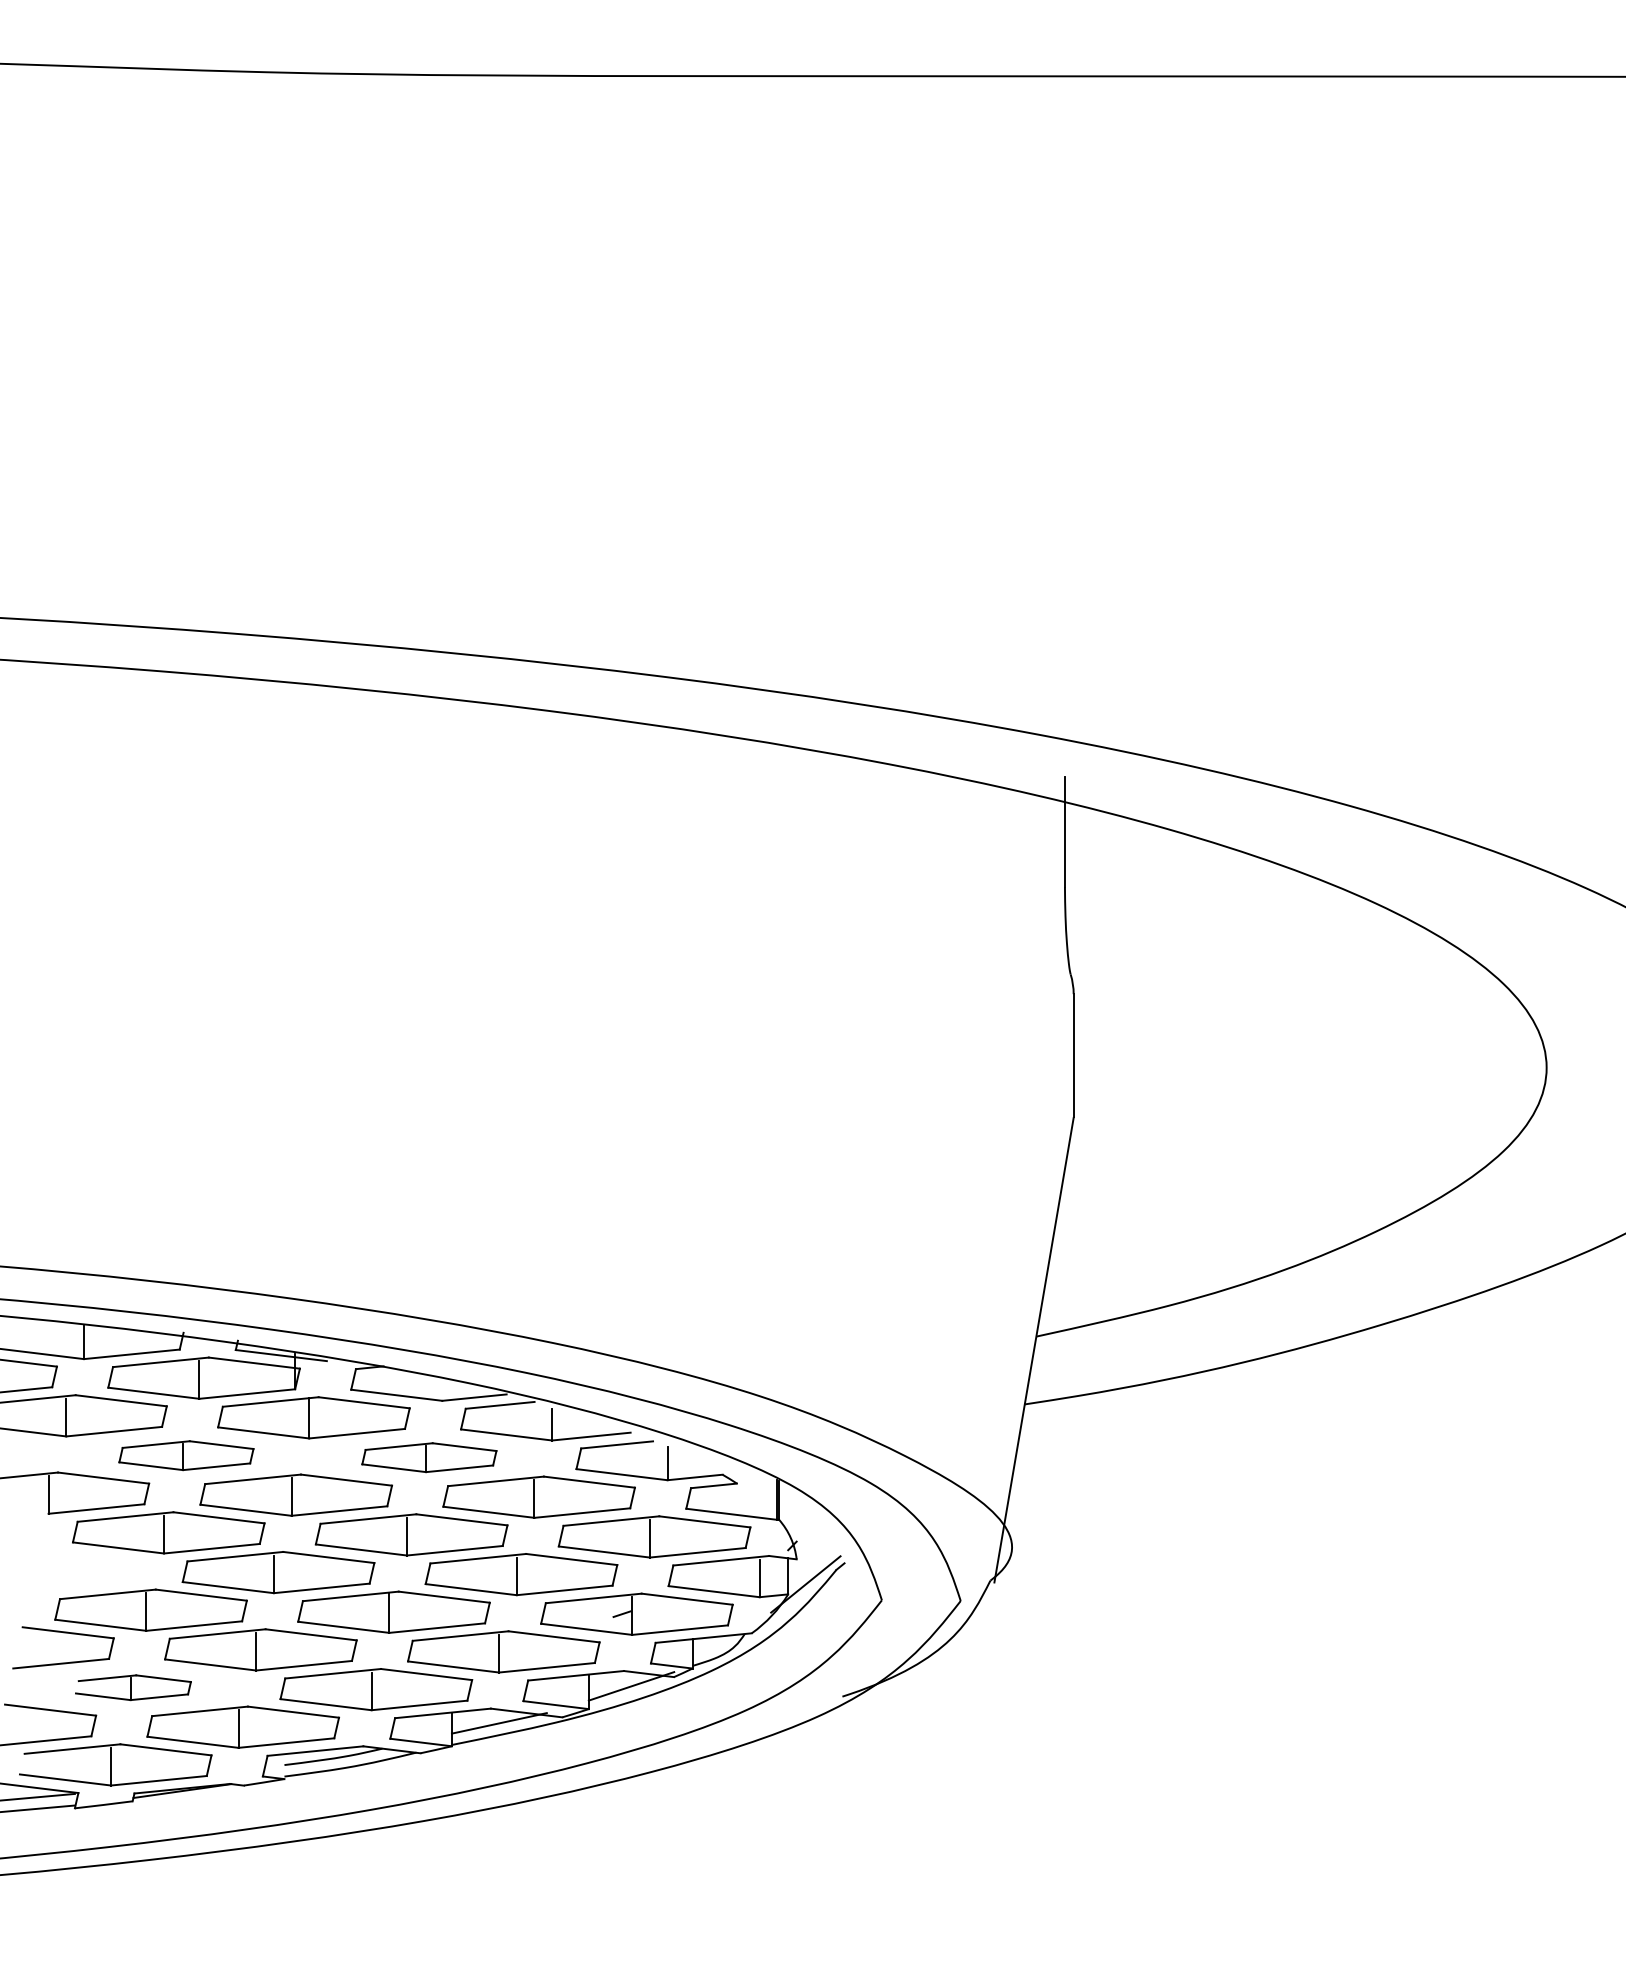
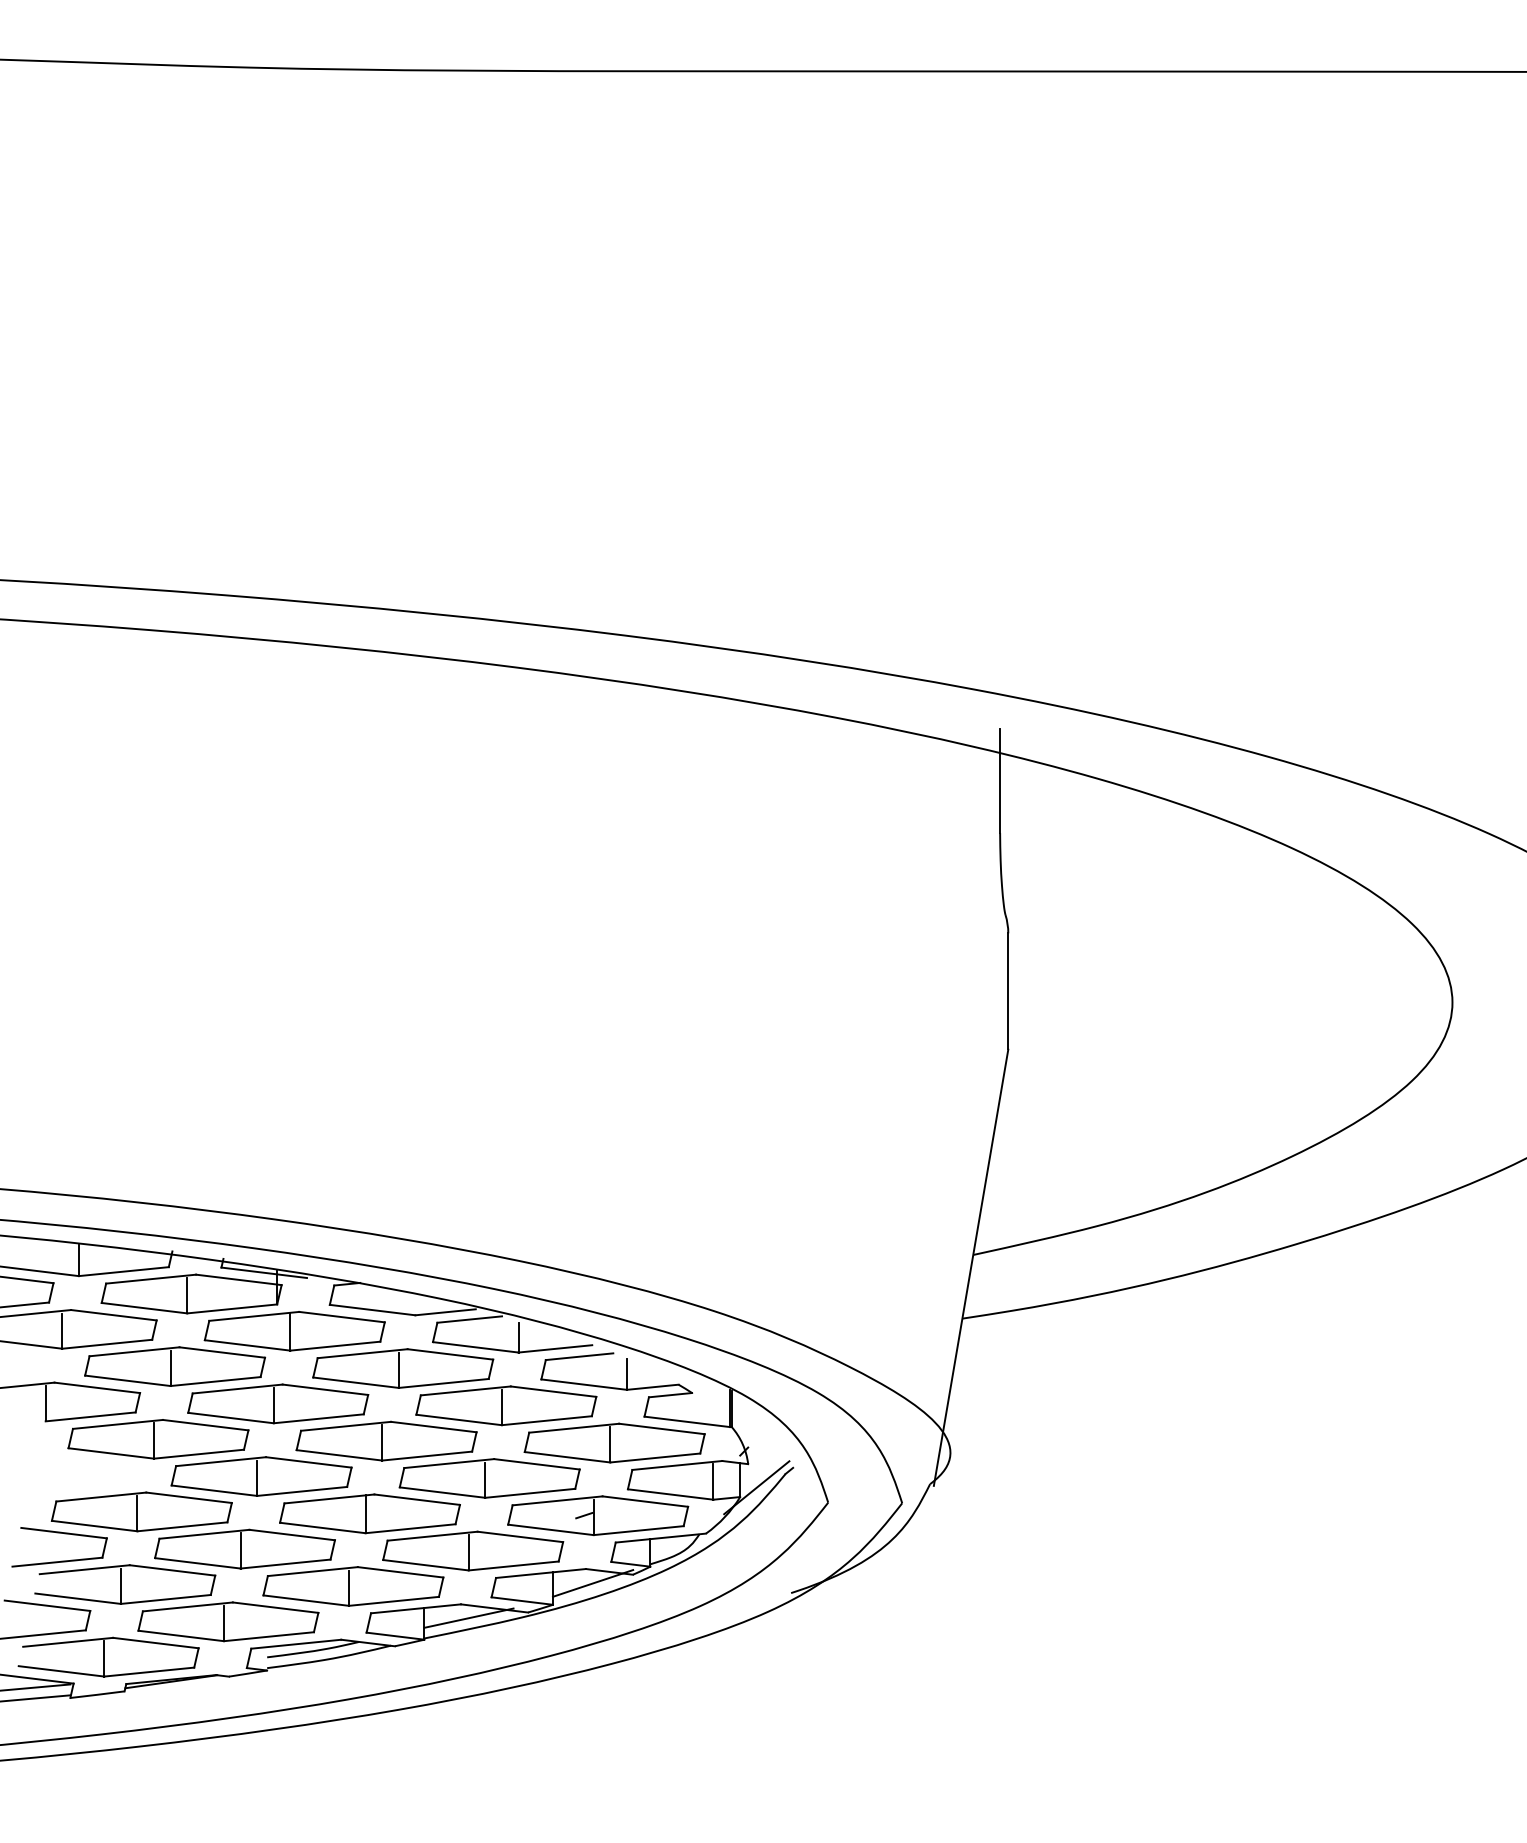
part: (186, 1455) -> (175, 1366), size x1.43
part: (429, 1457) -> (403, 1368), size x1.43
part: (133, 1687) -> (125, 1584), size x1.67

